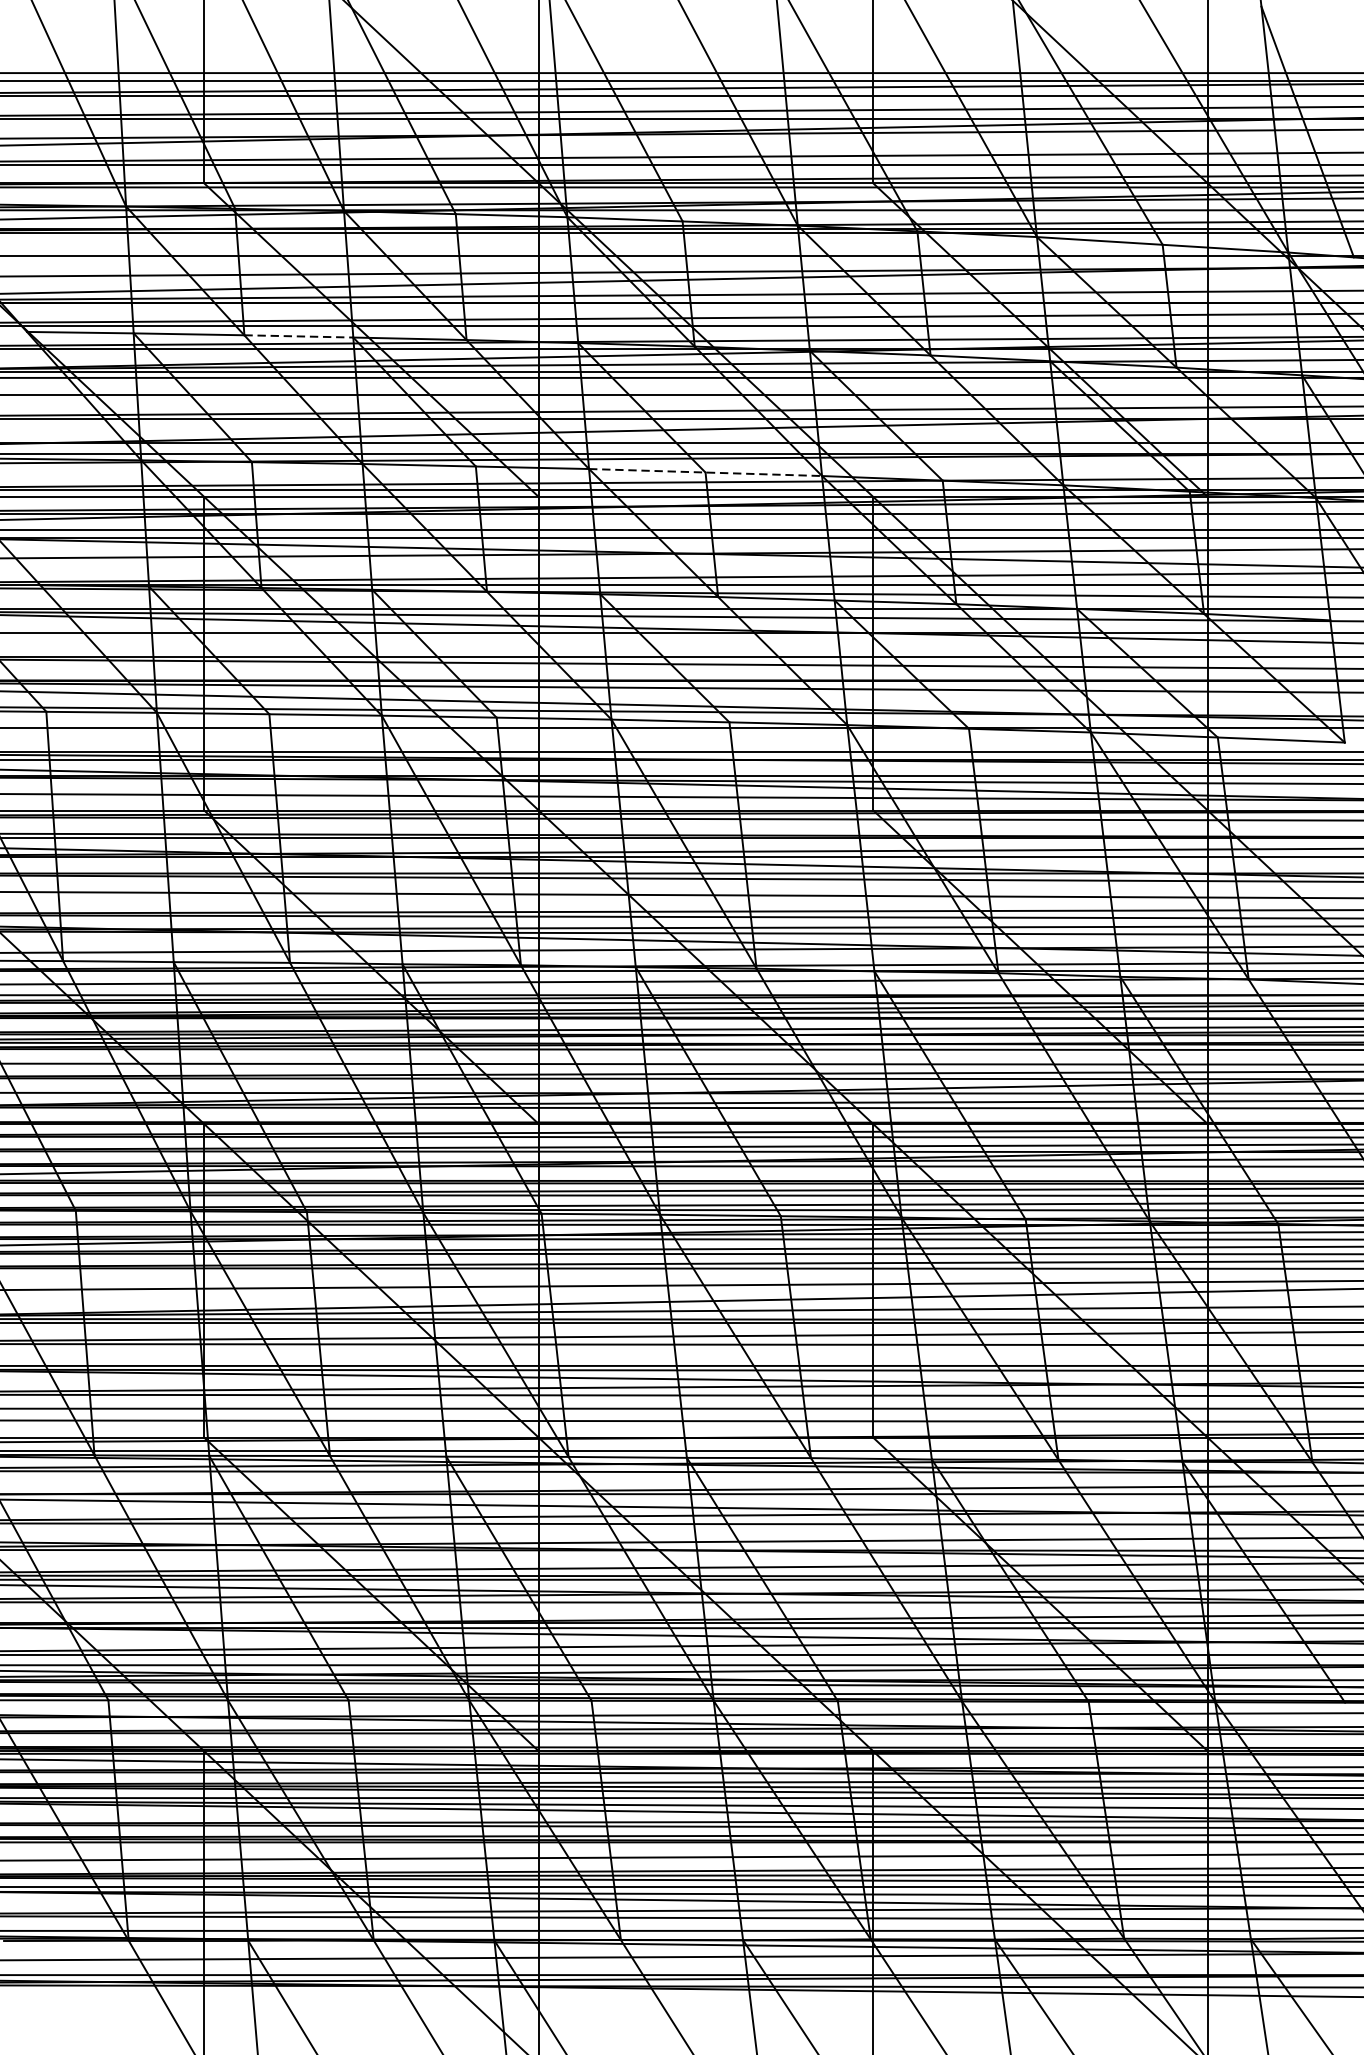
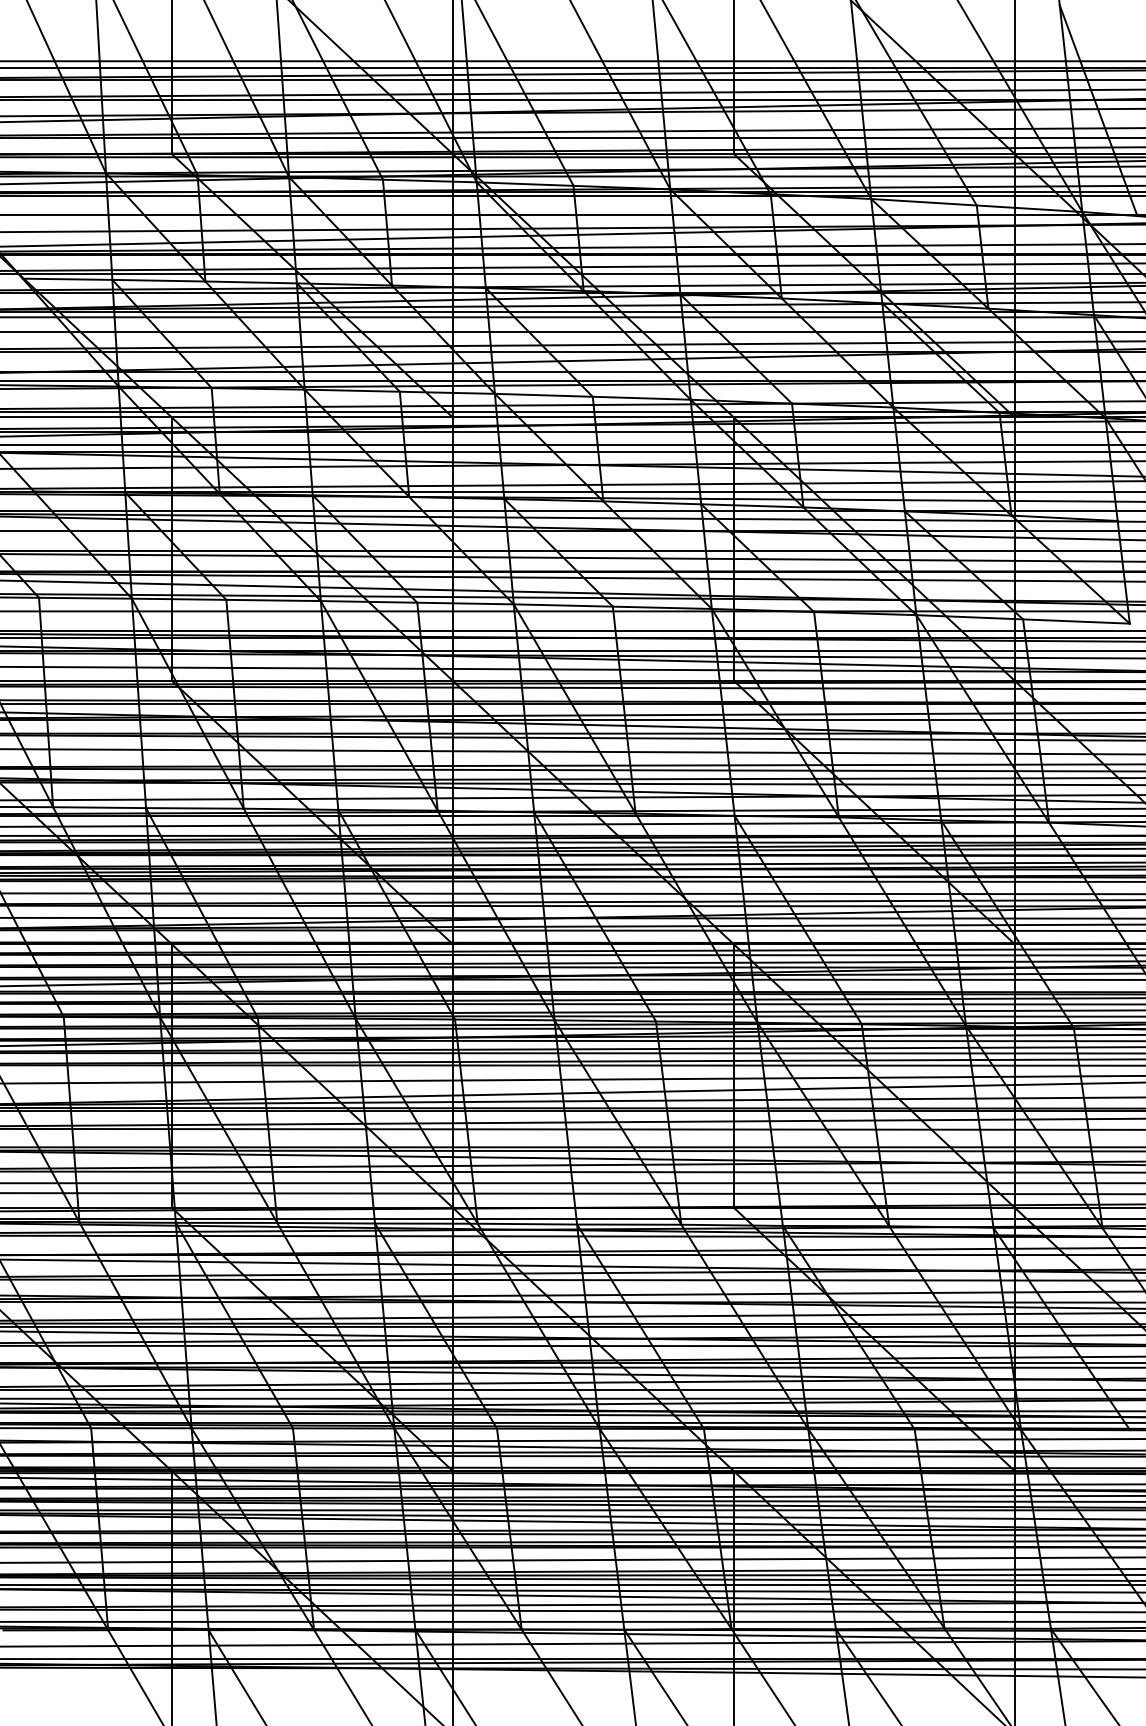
line: (299, 336) -> (251, 282), dashed -> solid
line: (705, 472) -> (592, 396), dashed -> solid

